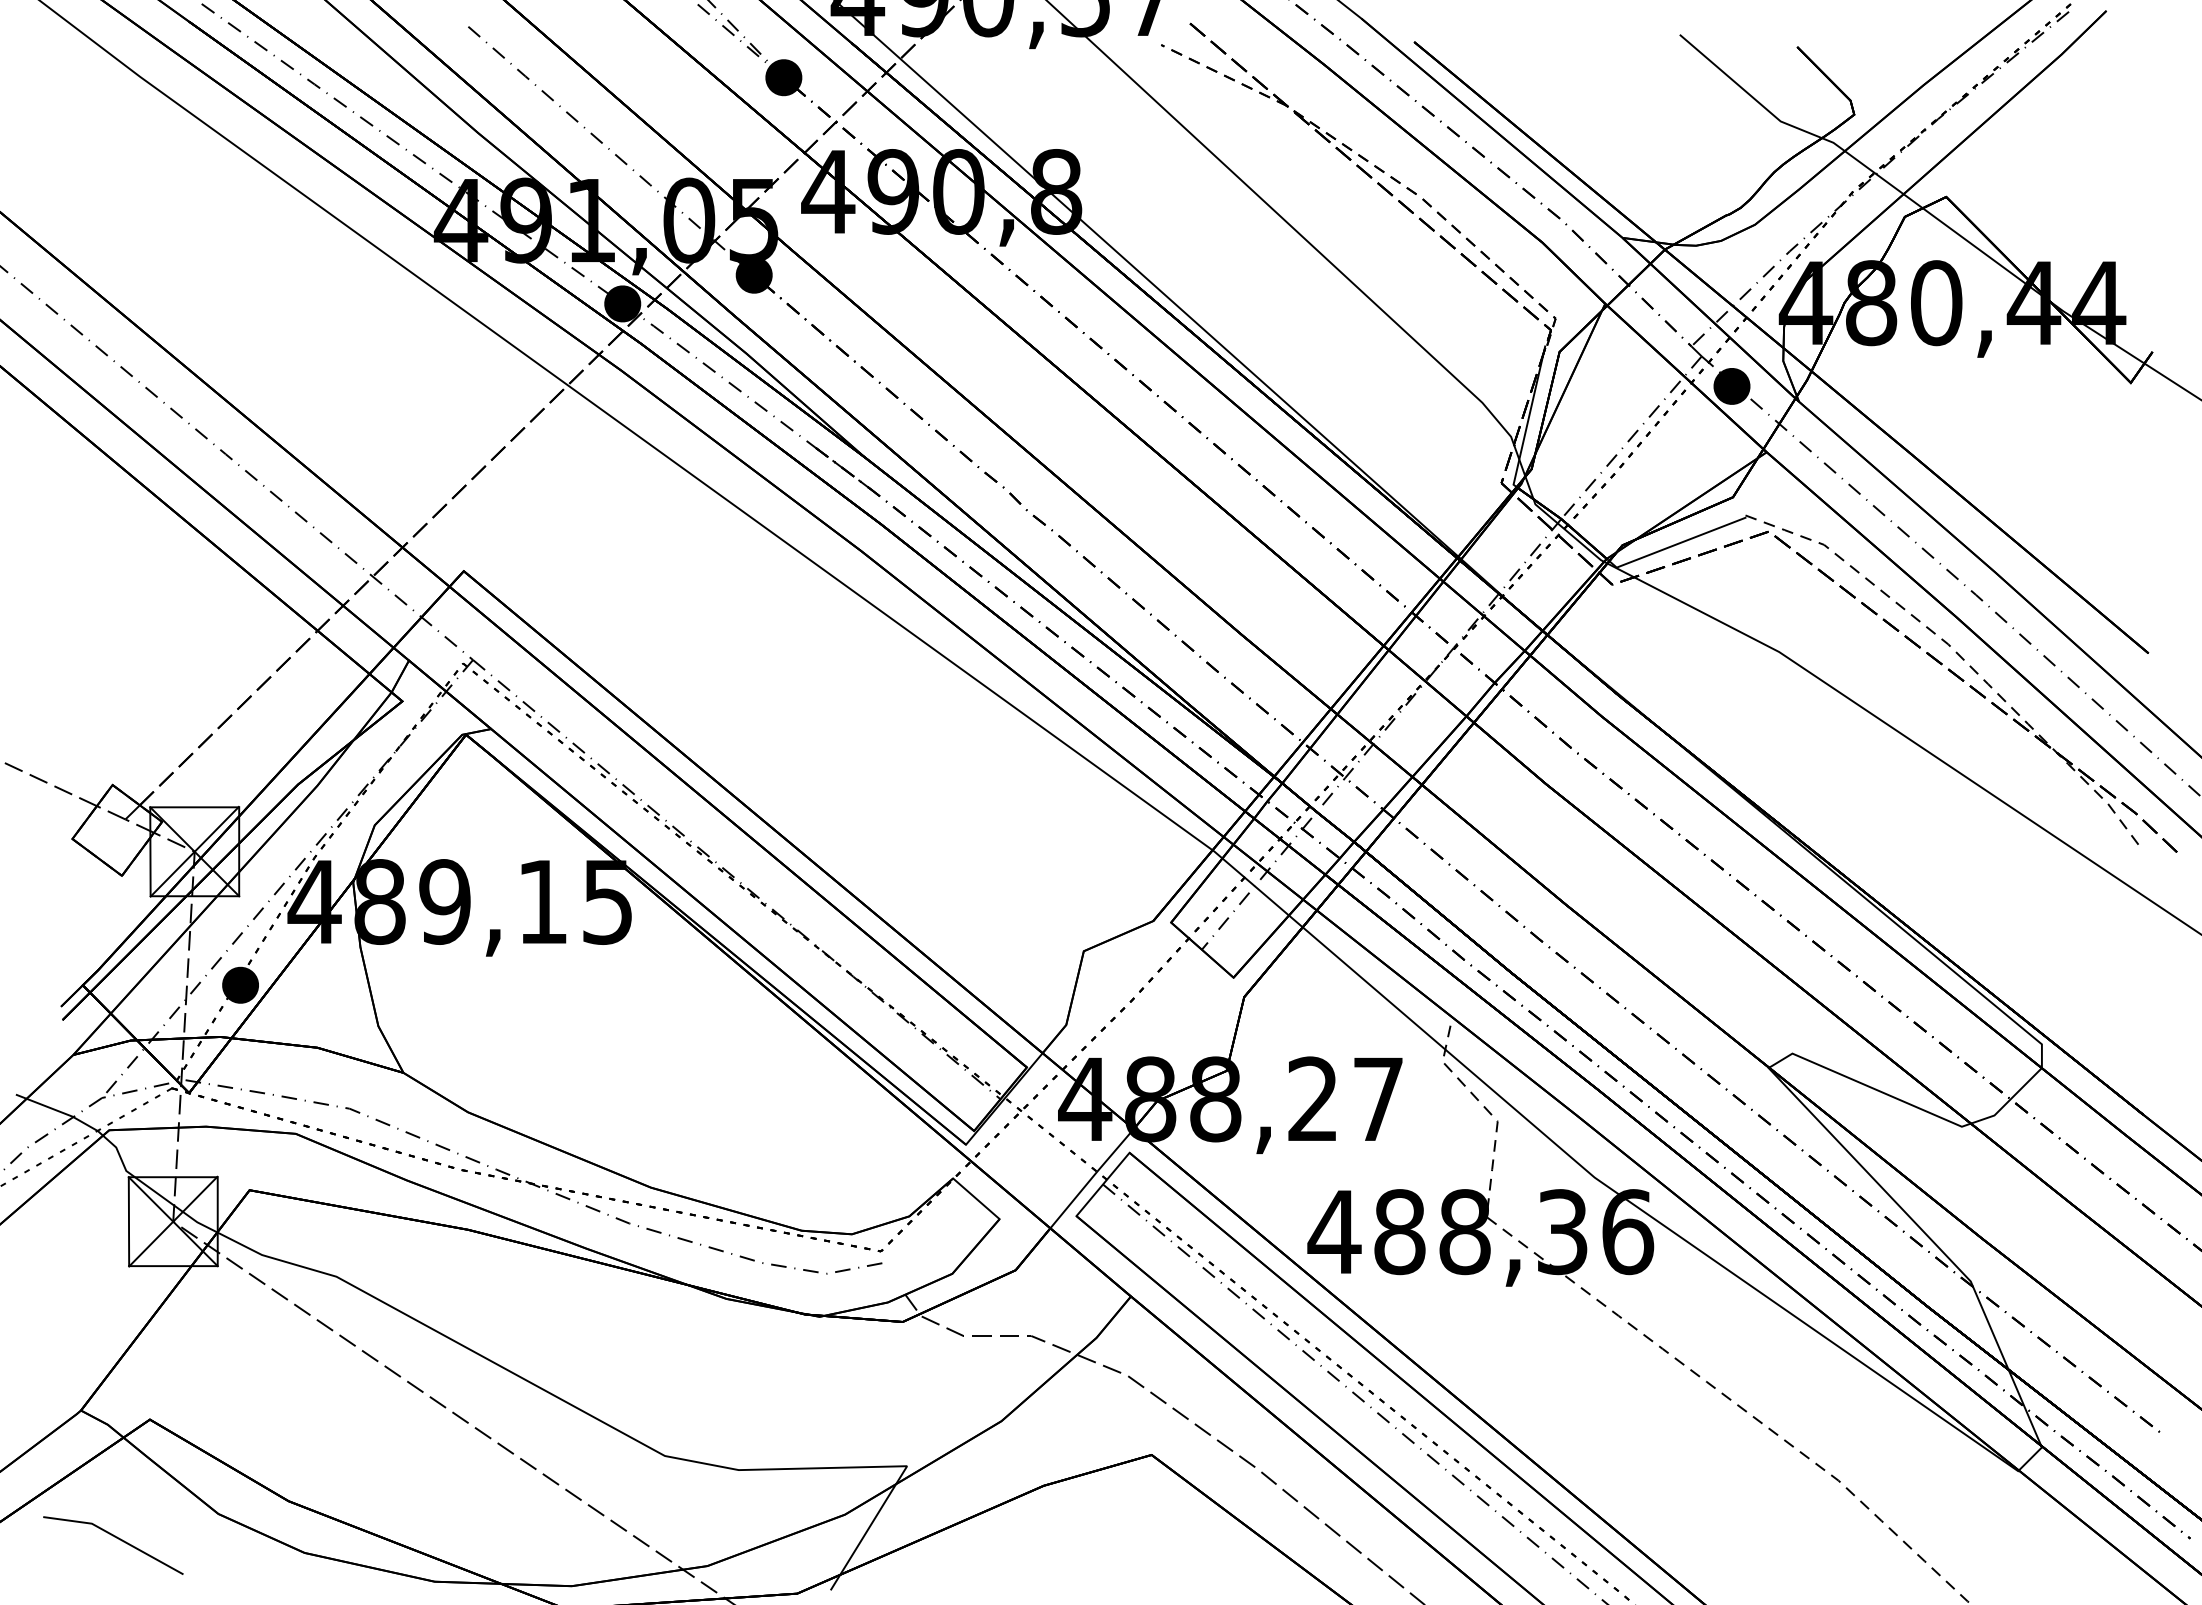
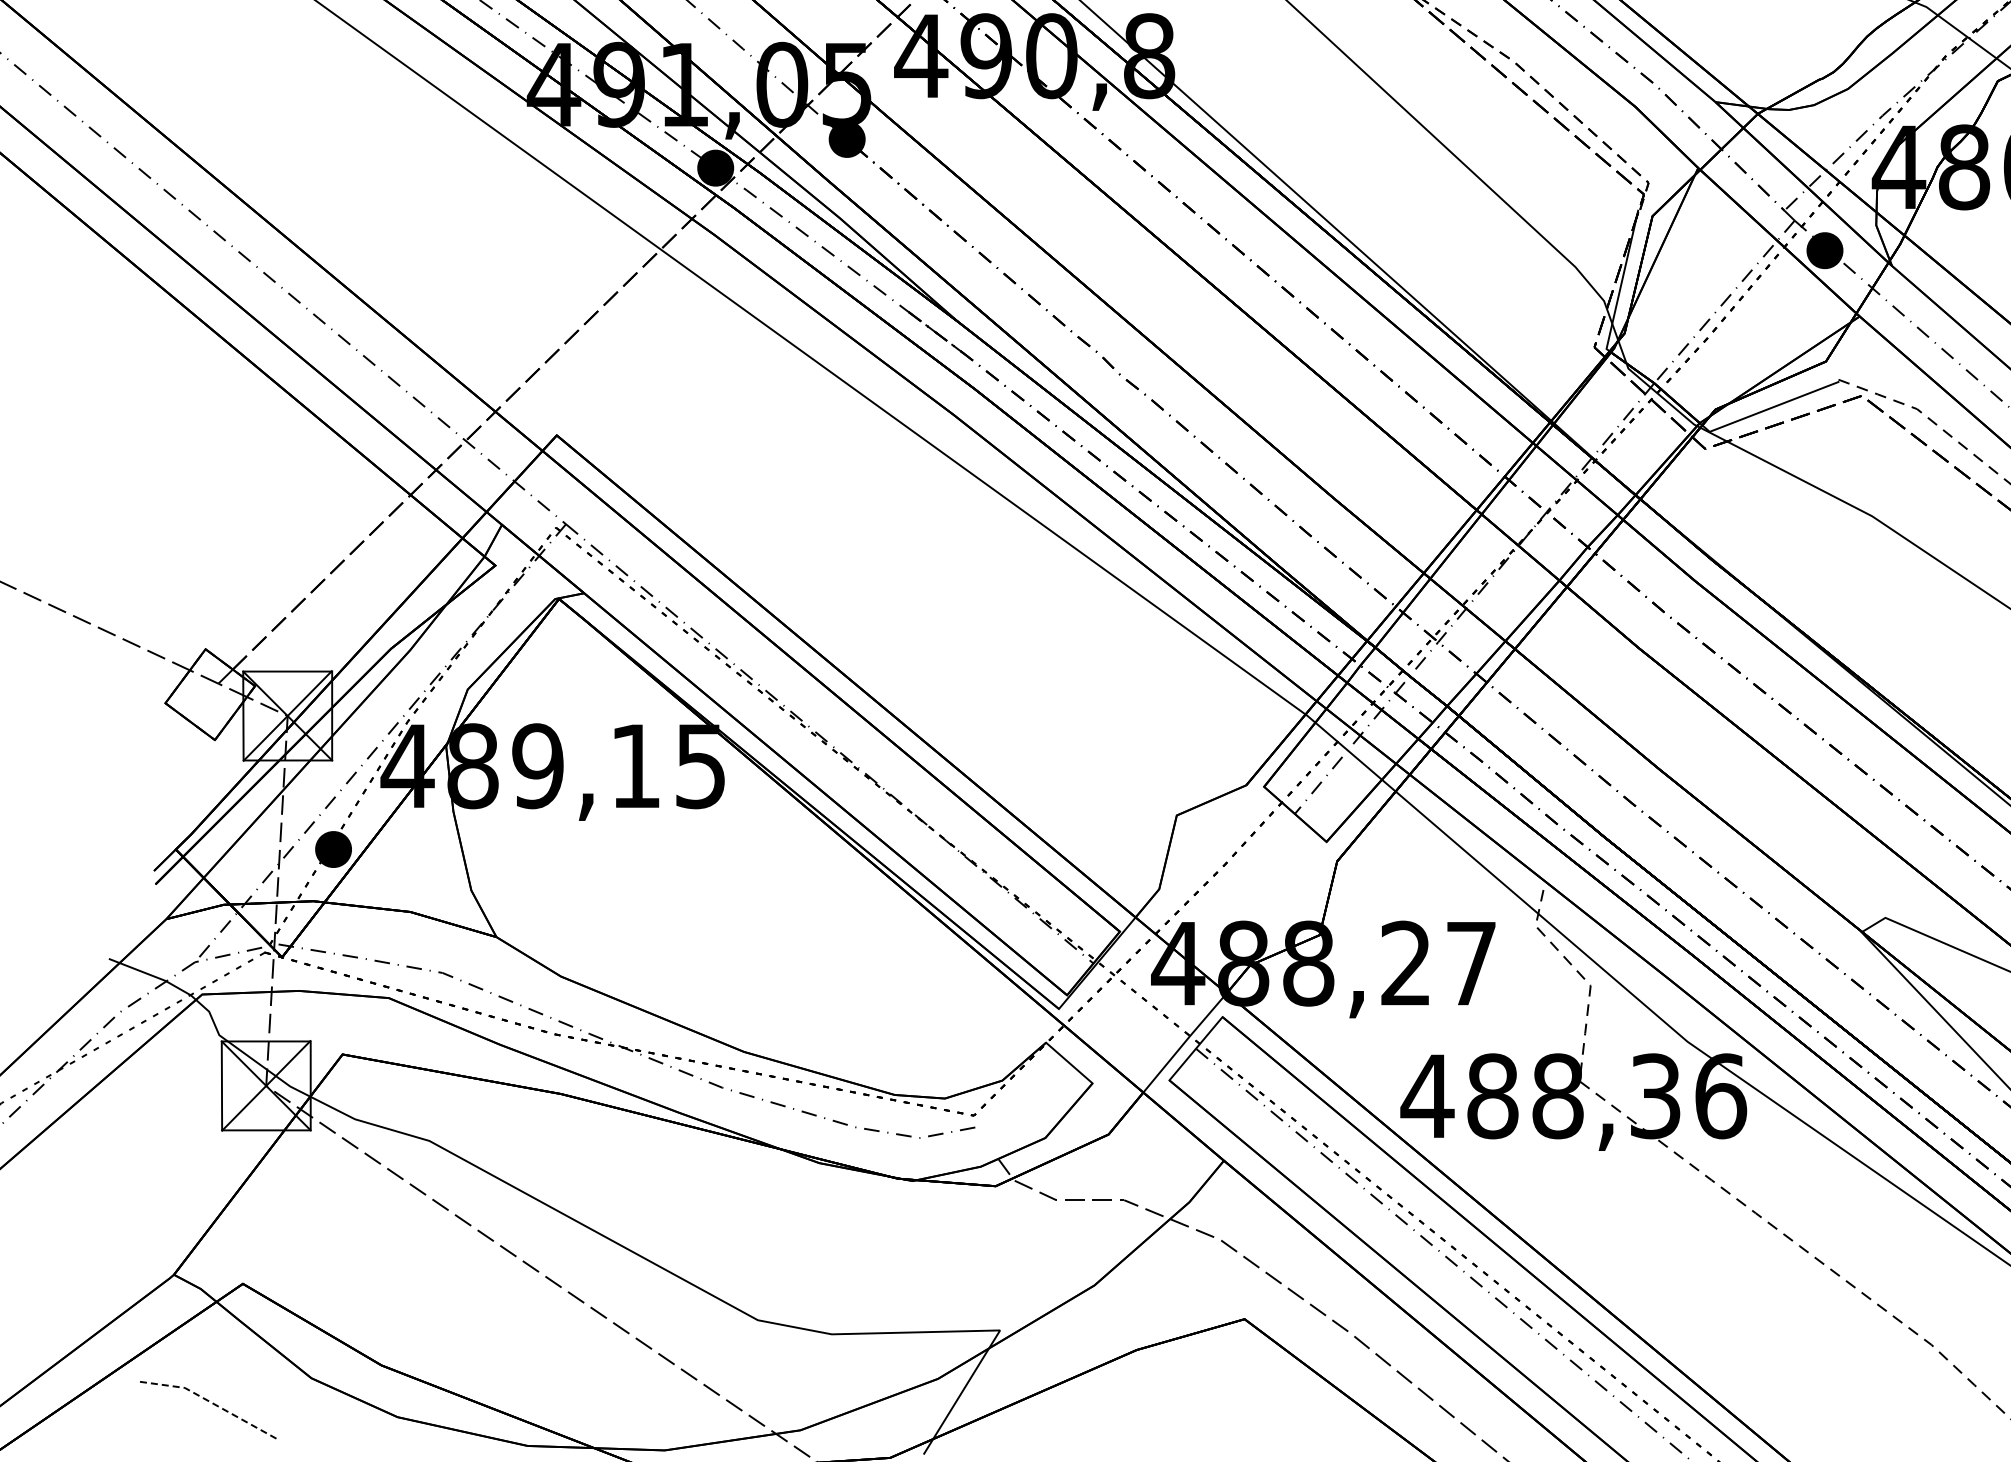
line: (115, 1536) -> (208, 1400), solid -> dashed

